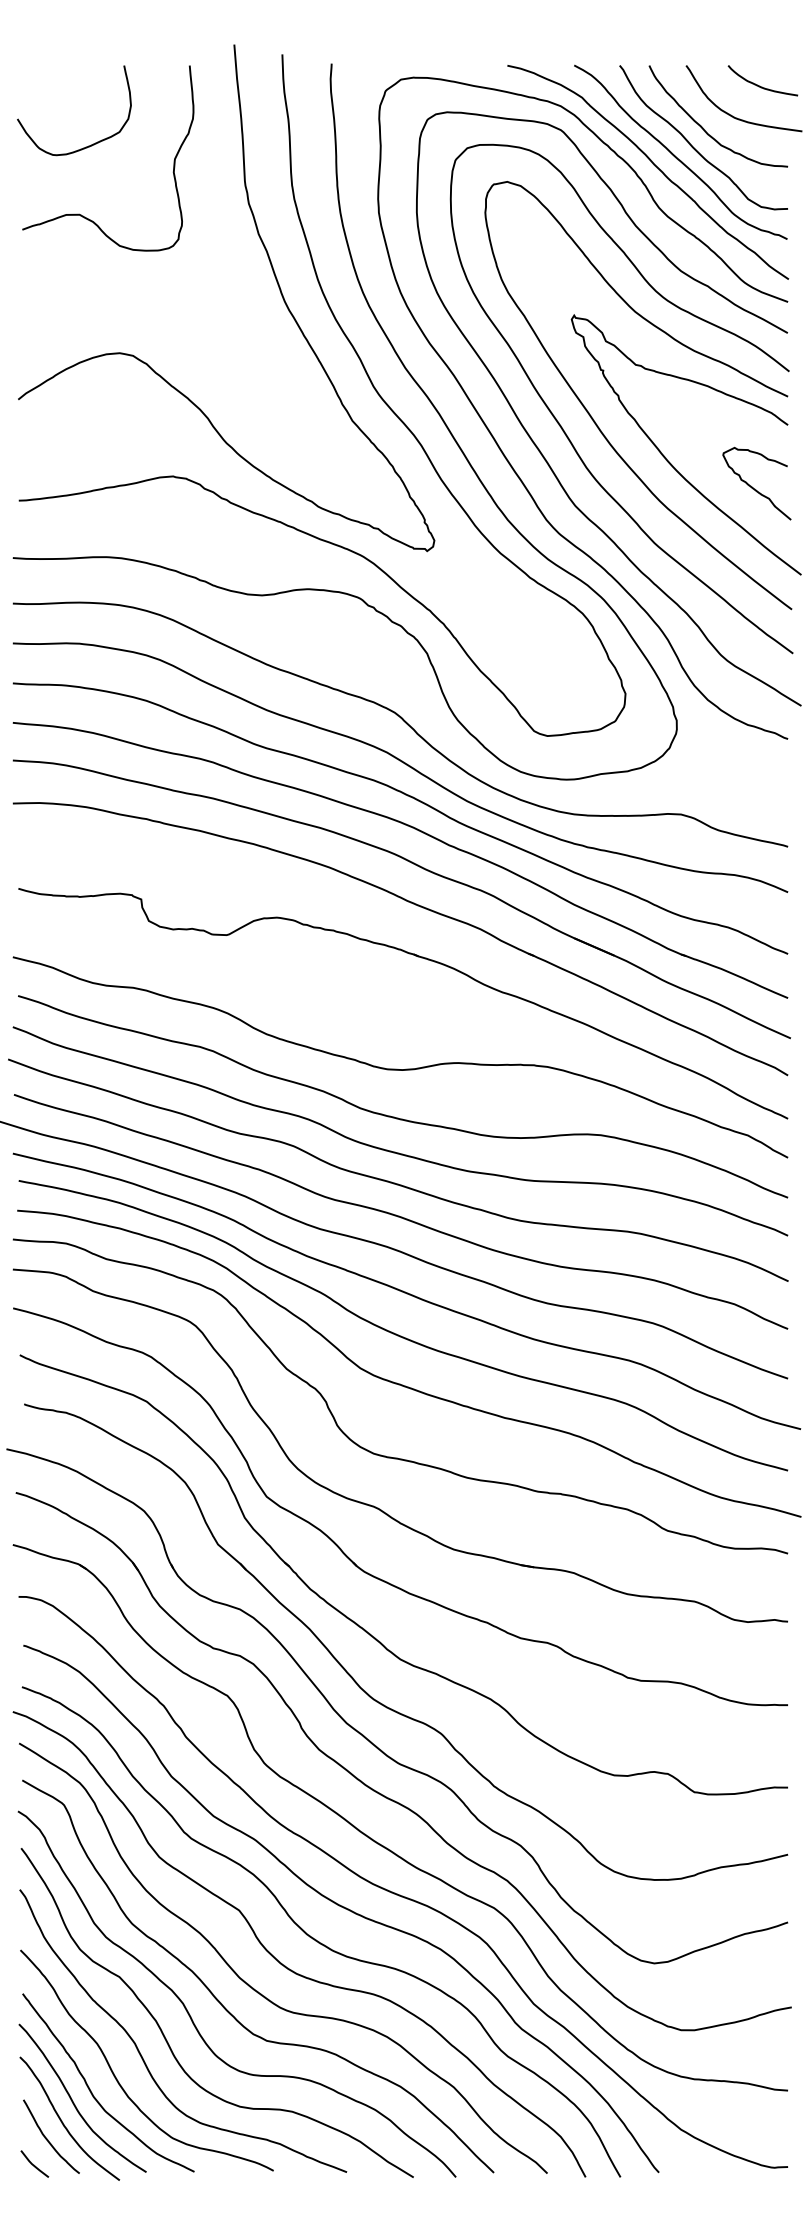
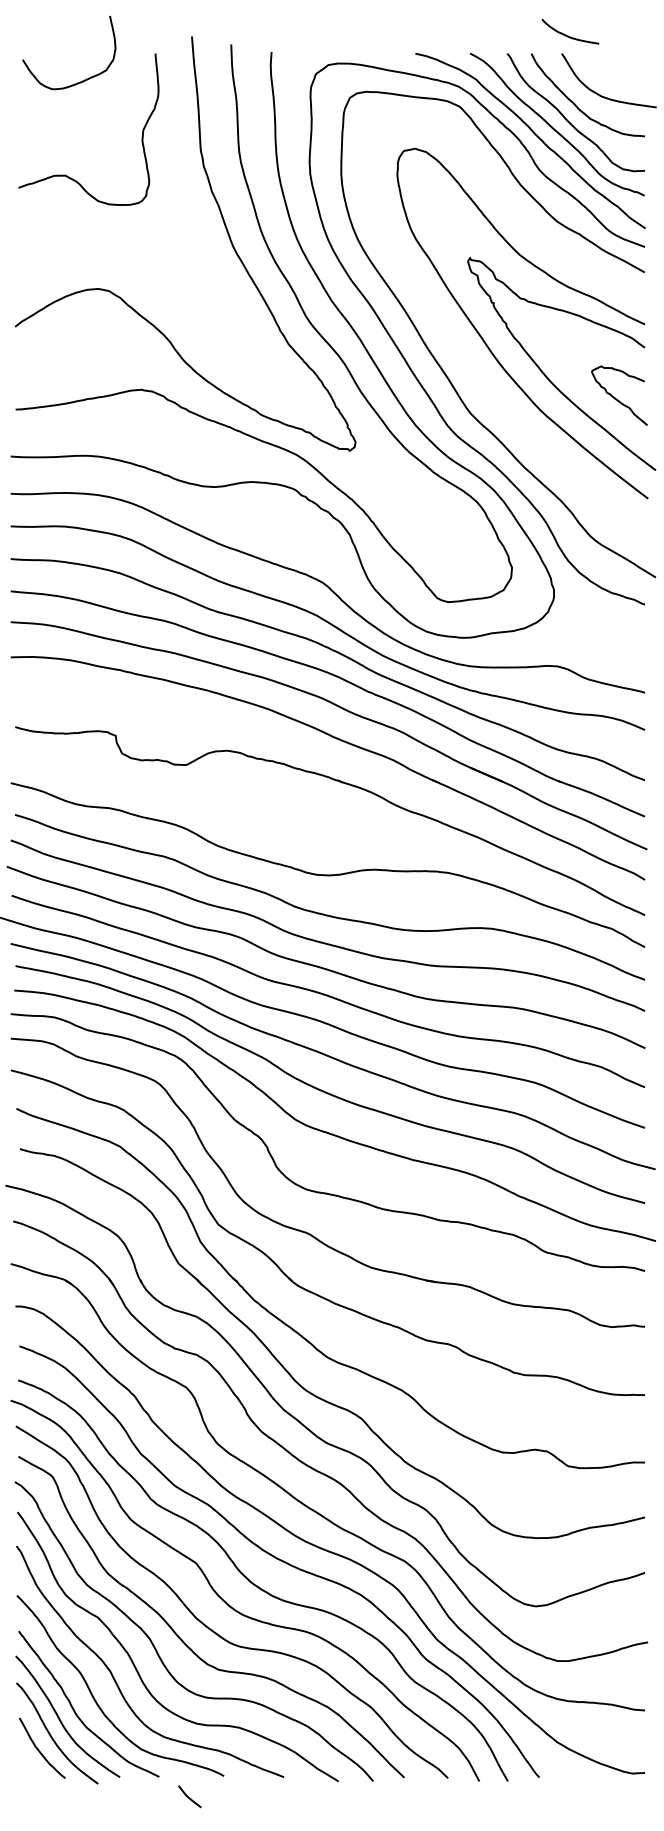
curve: (759, 85) -> (567, 35), moved
curve: (85, 146) -> (78, 82), moved
curve: (566, 433) -> (463, 354), removed
line: (34, 2164) -> (189, 1797), moved

